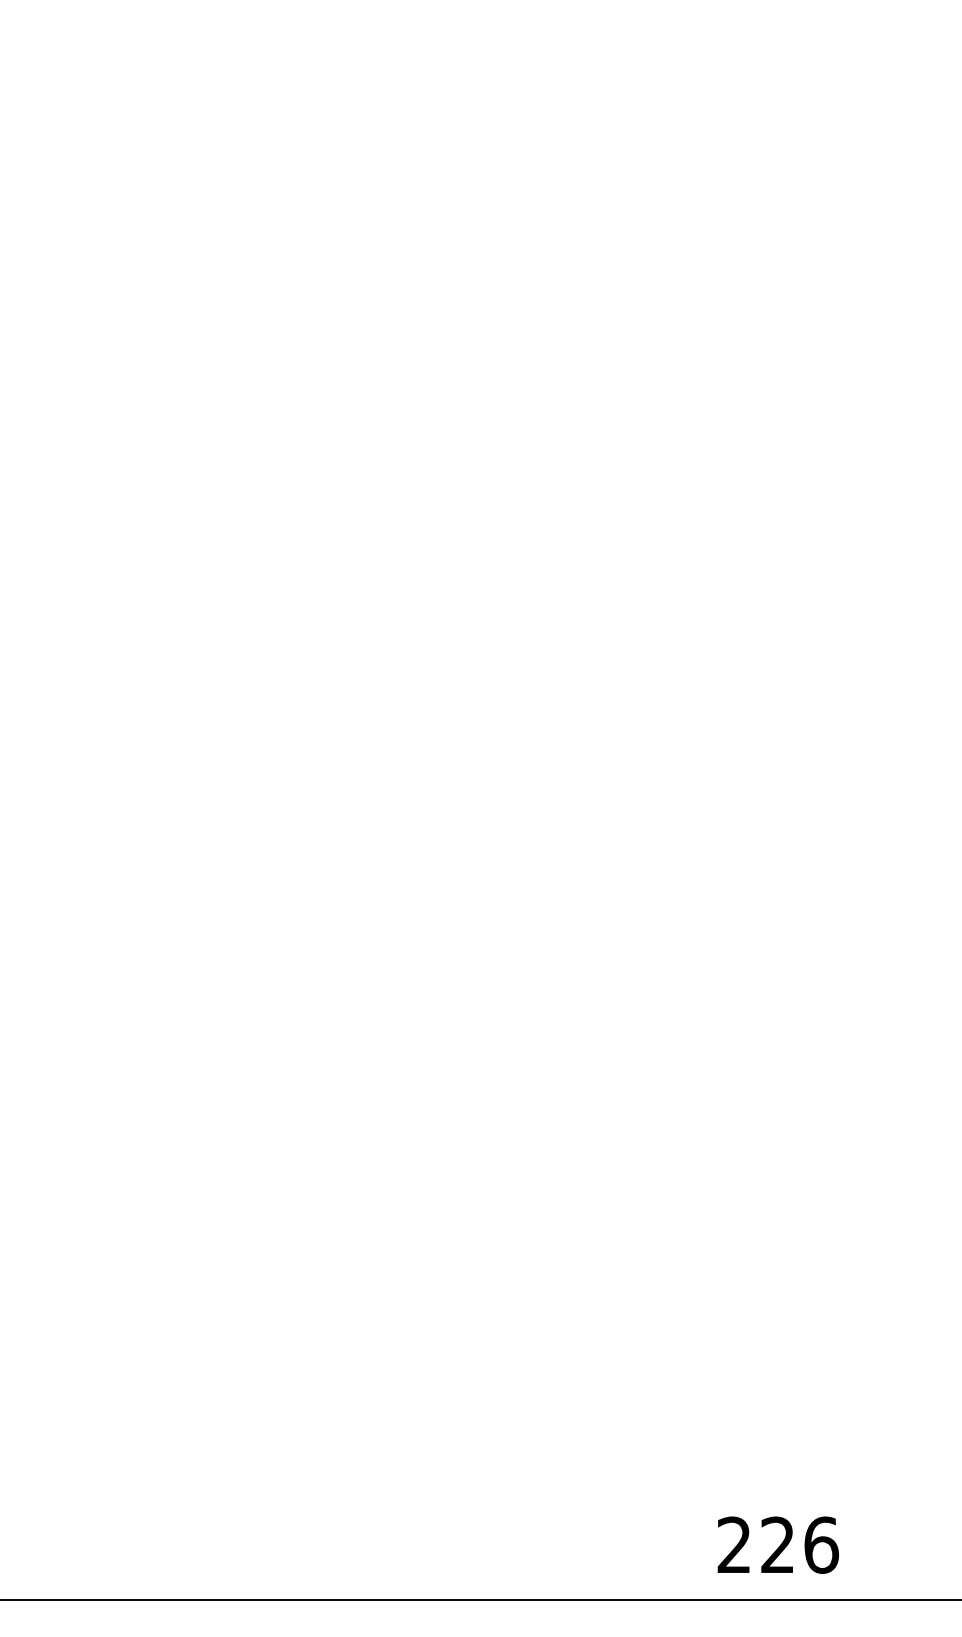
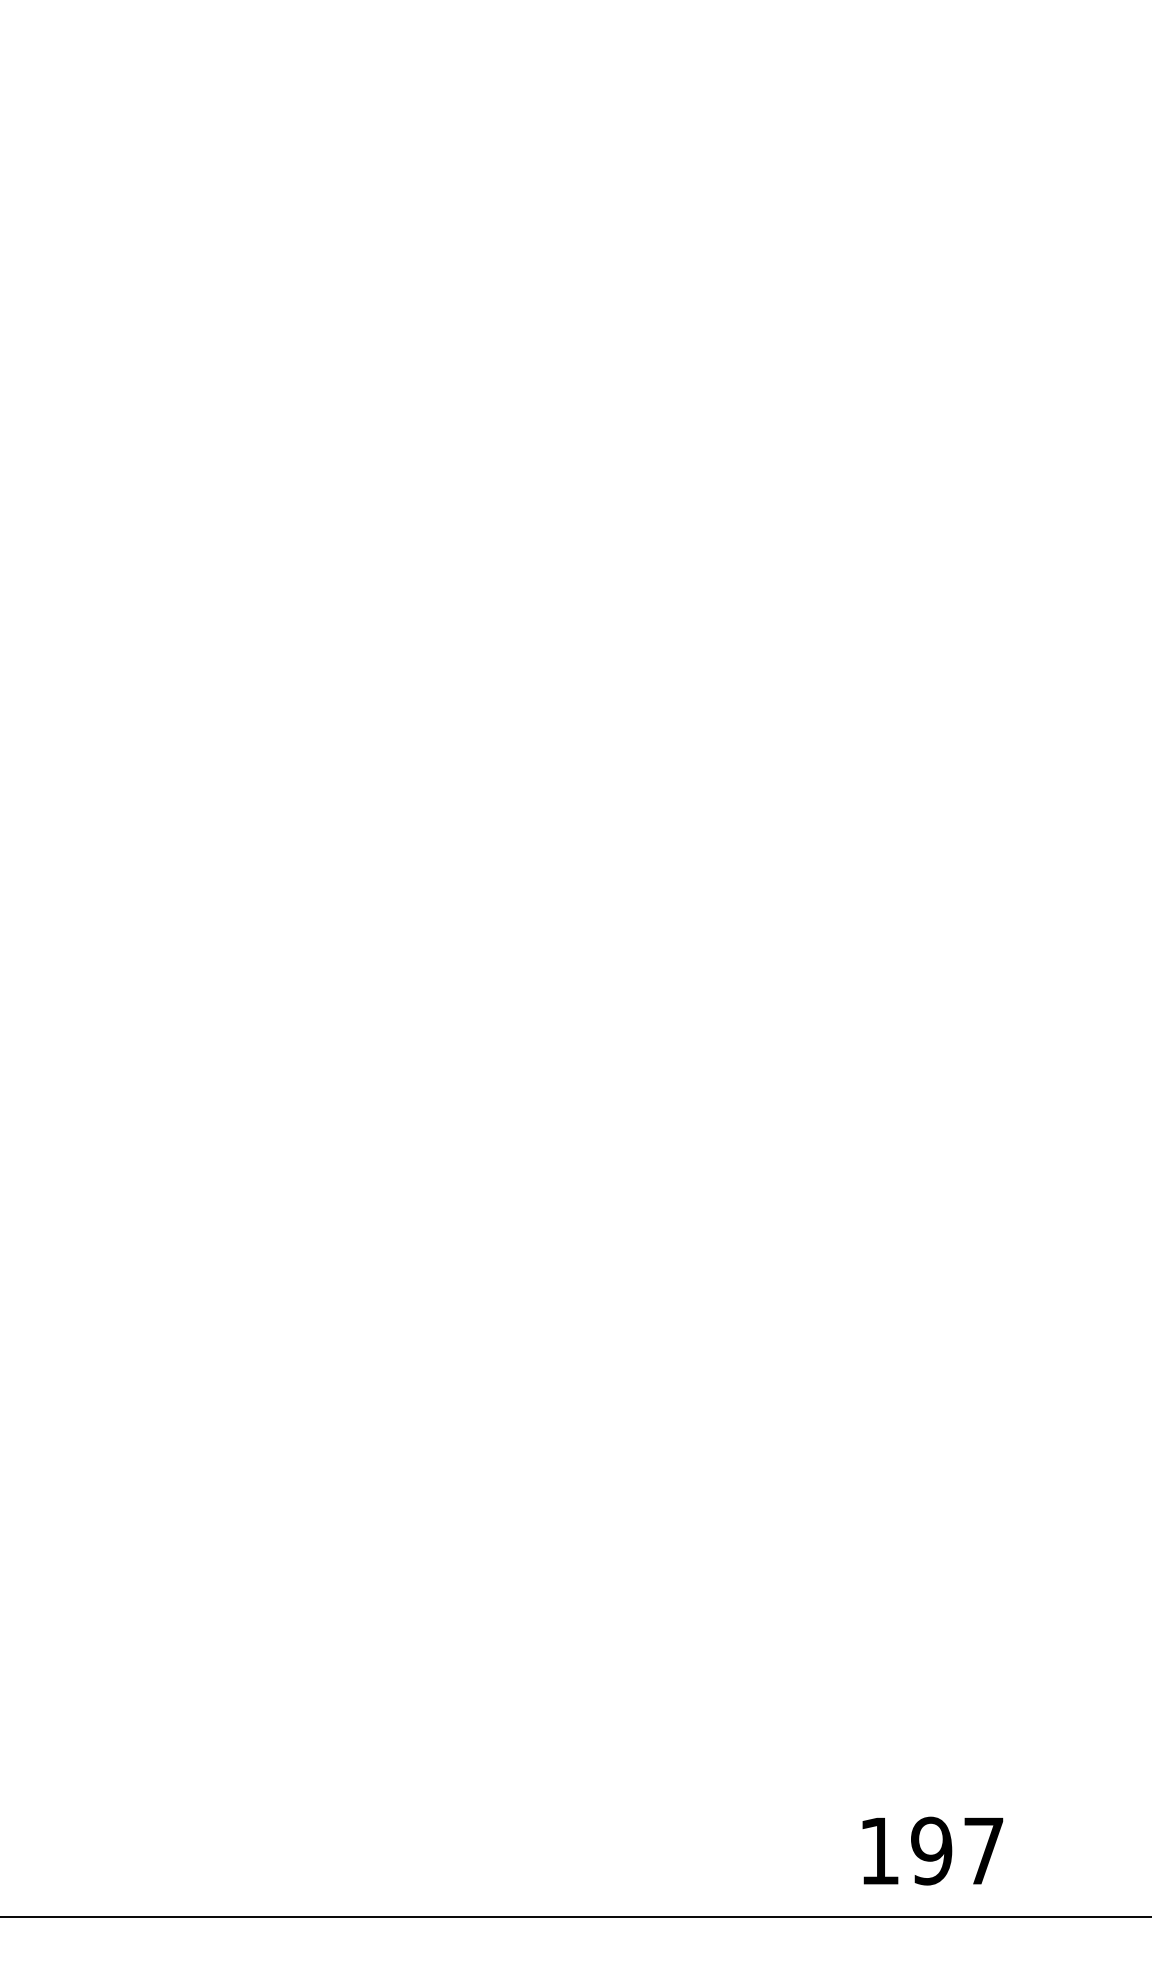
text: (777, 1544) -> (931, 1850), 226 -> 197

